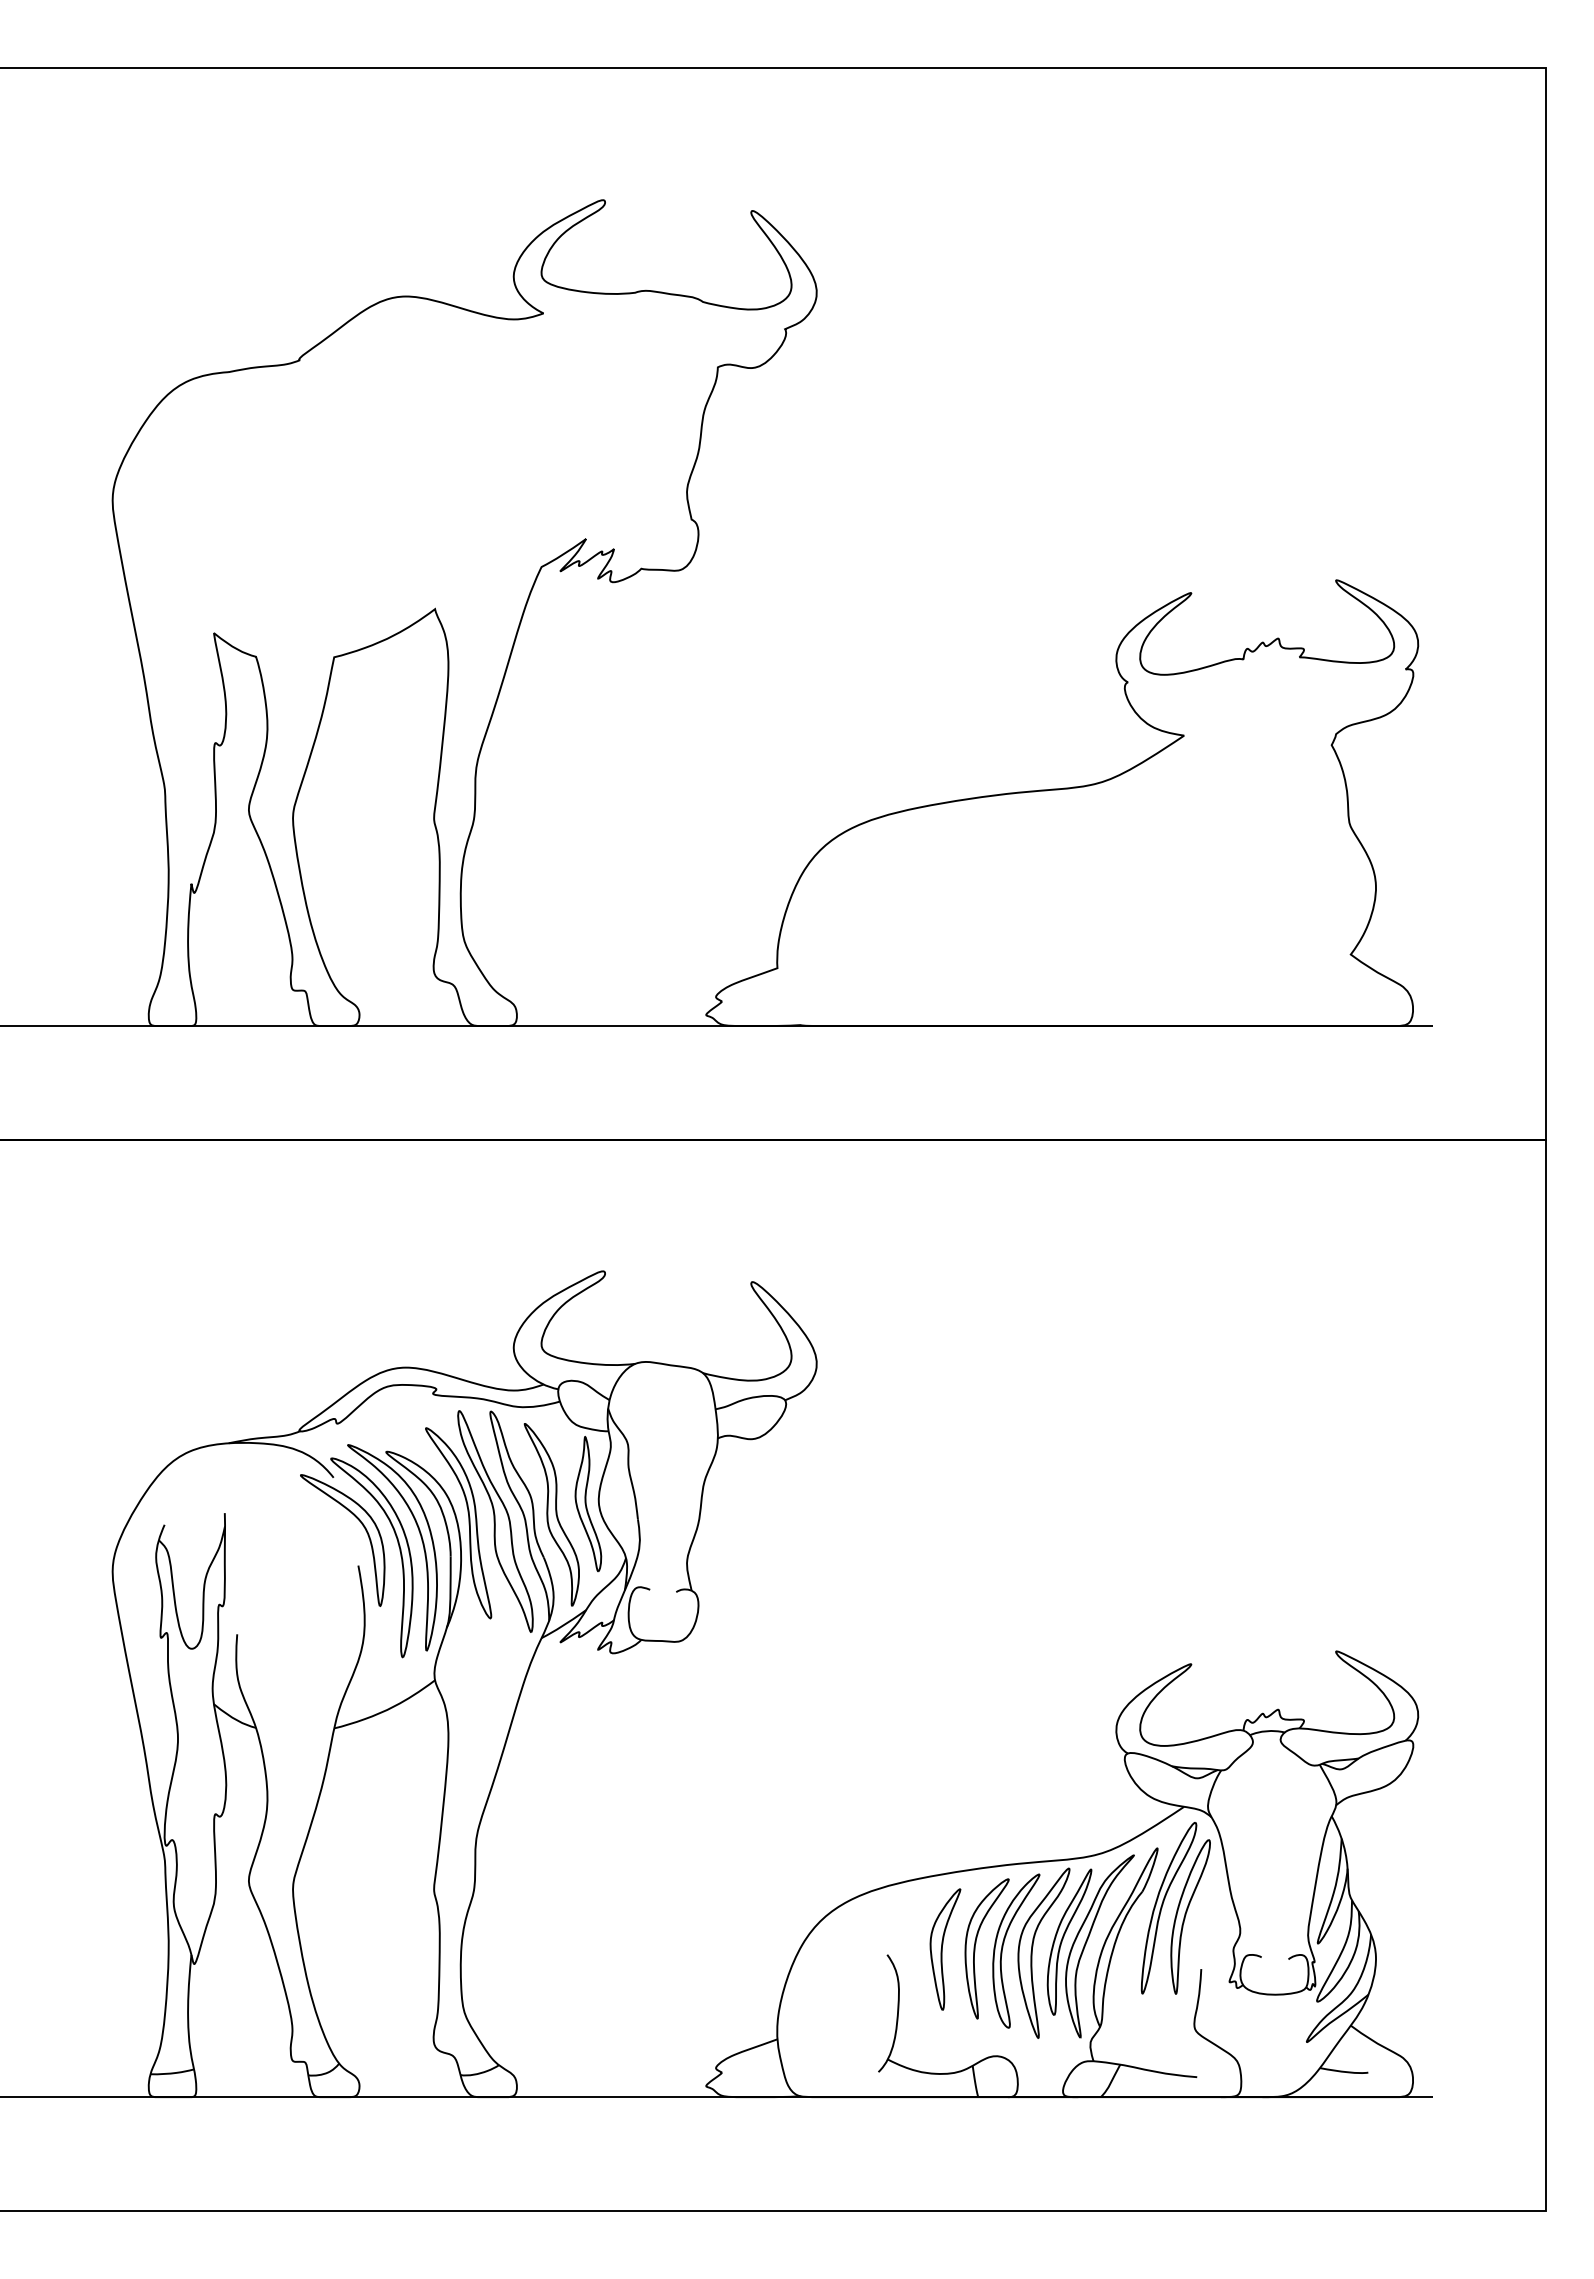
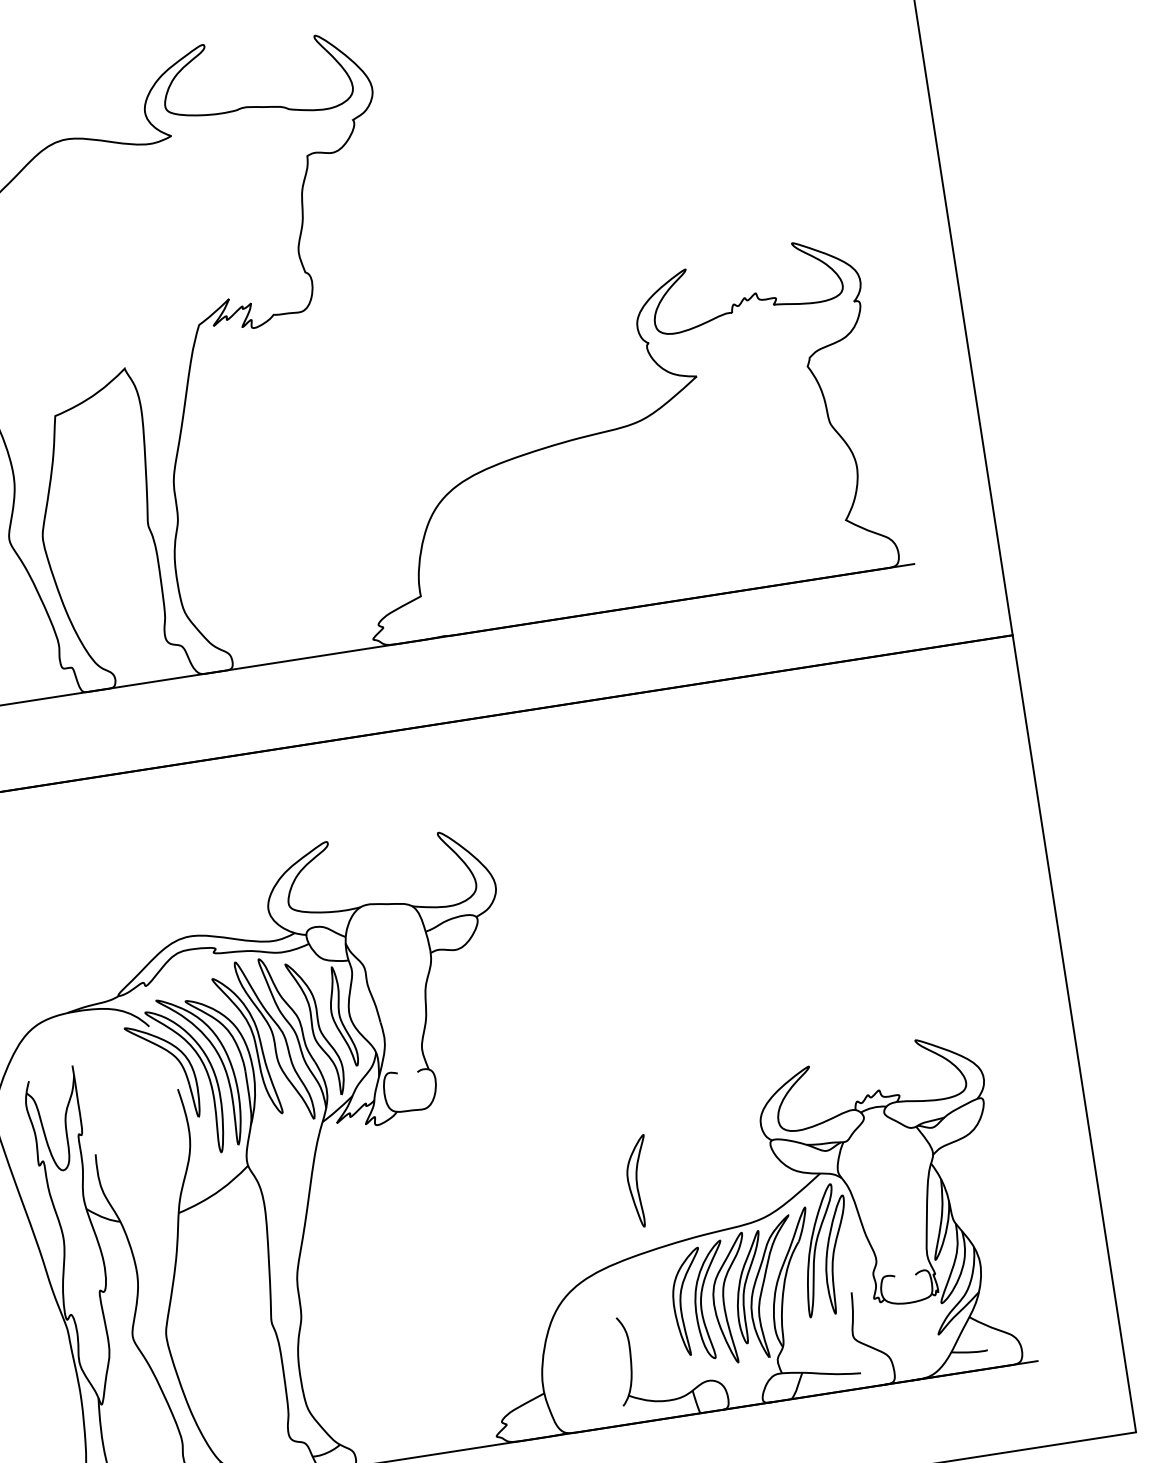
part: (945, 1949) -> (639, 1181), moved

